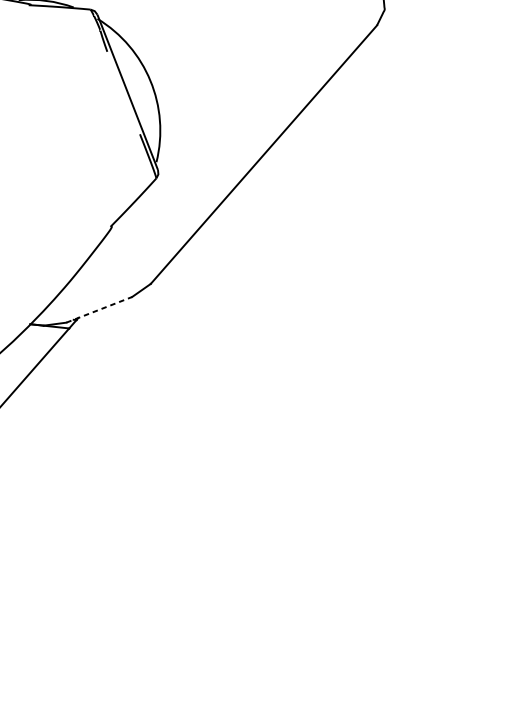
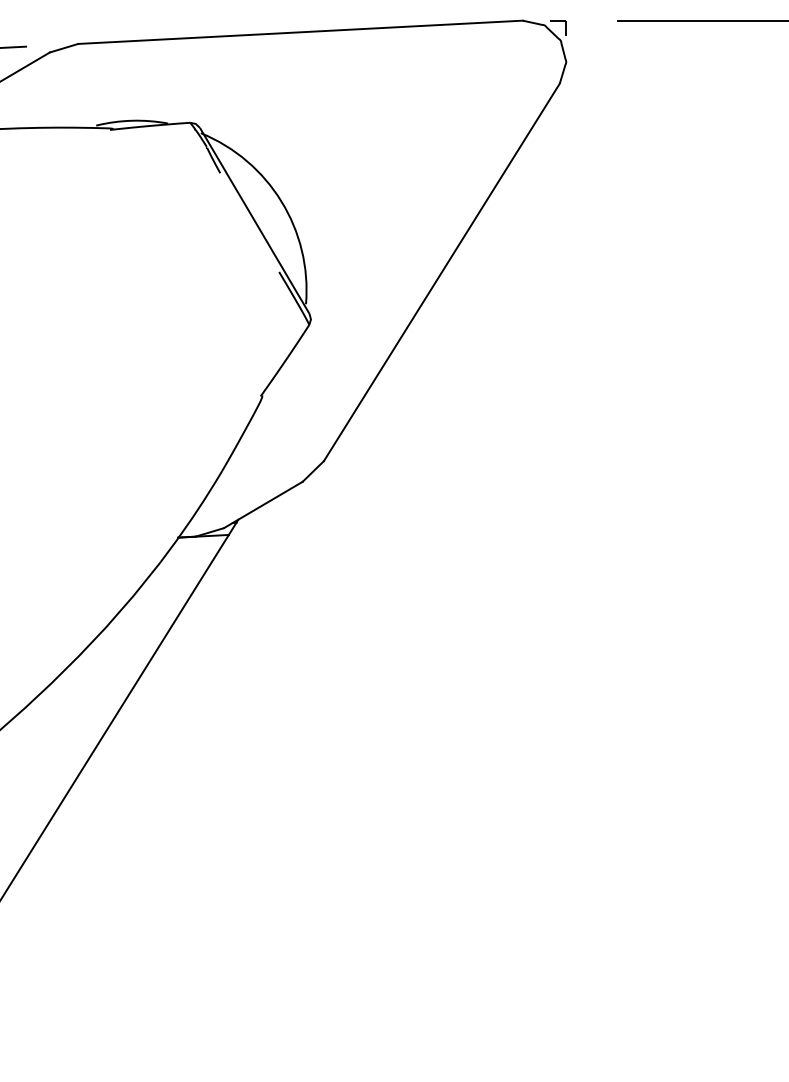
line: (99, 309) -> (263, 504), dashed -> solid

